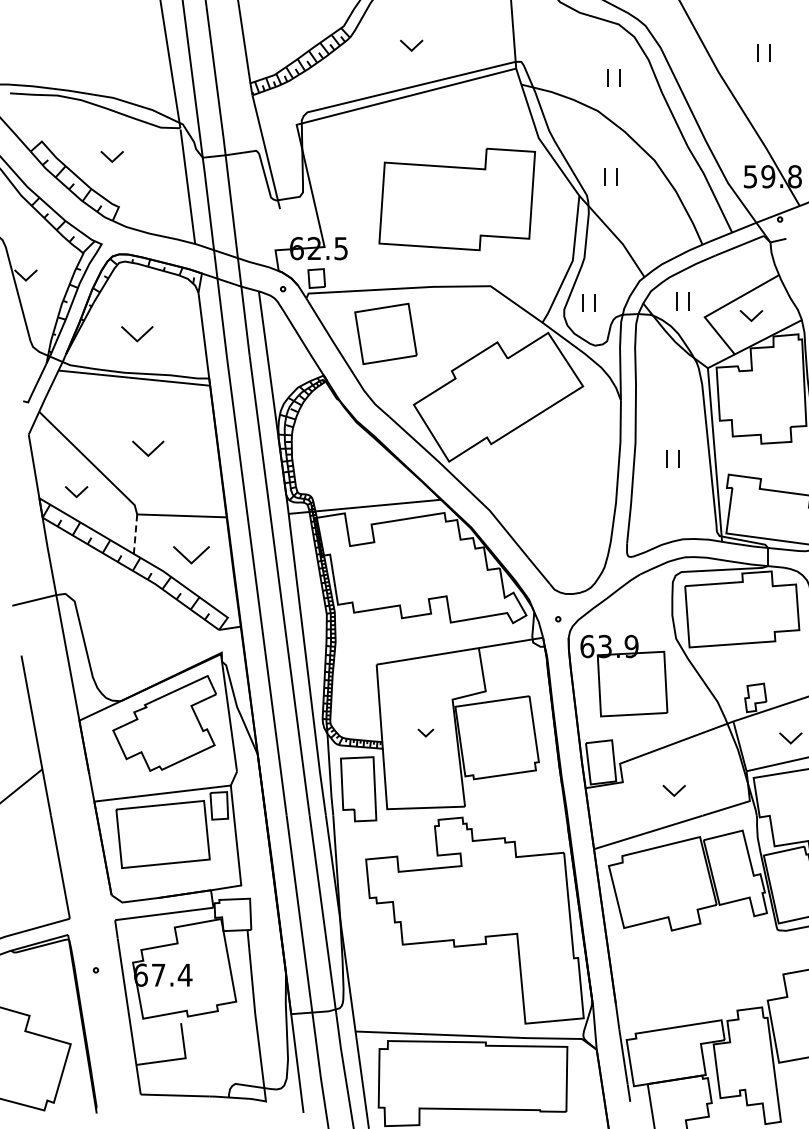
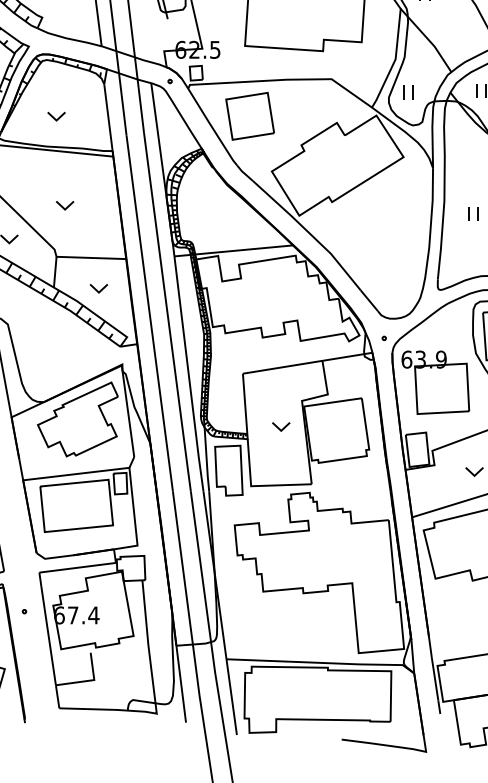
part: (136, 334) -> (56, 116), size x0.71
part: (147, 448) -> (64, 205), size x0.71
line: (135, 534) -> (55, 272), dashed -> solid
part: (191, 555) -> (98, 288), size x0.62
part: (425, 732) -> (280, 426), size x1.43

